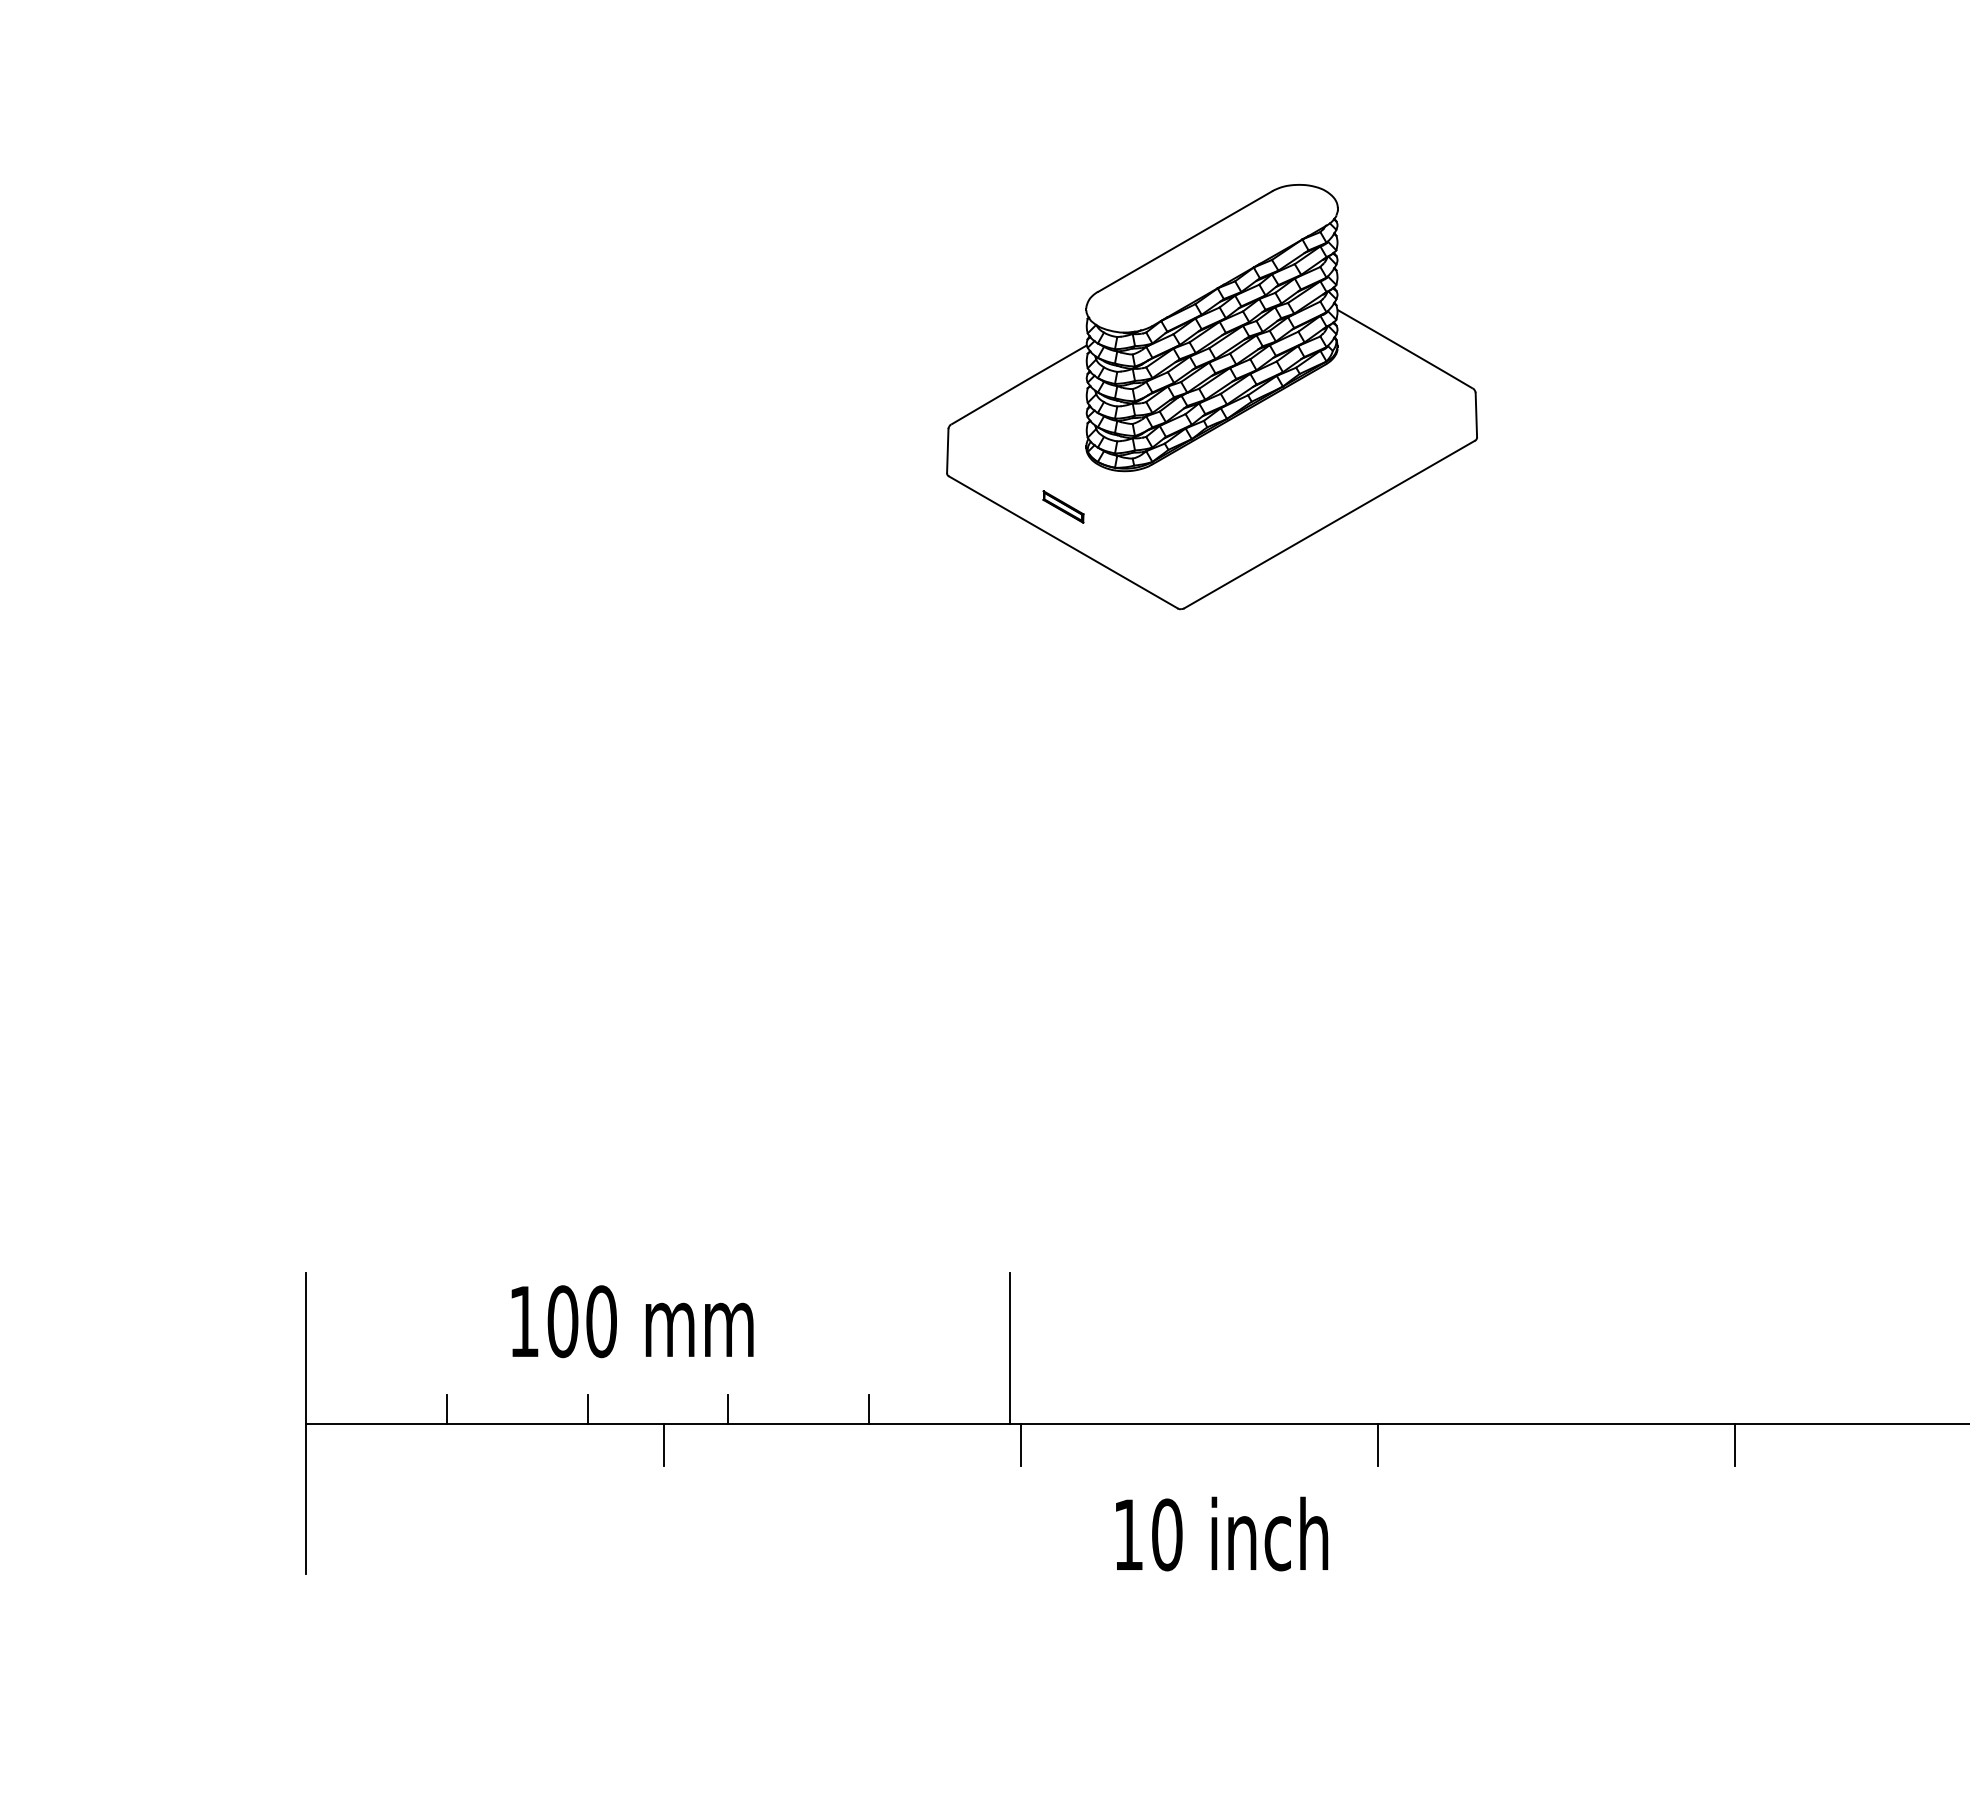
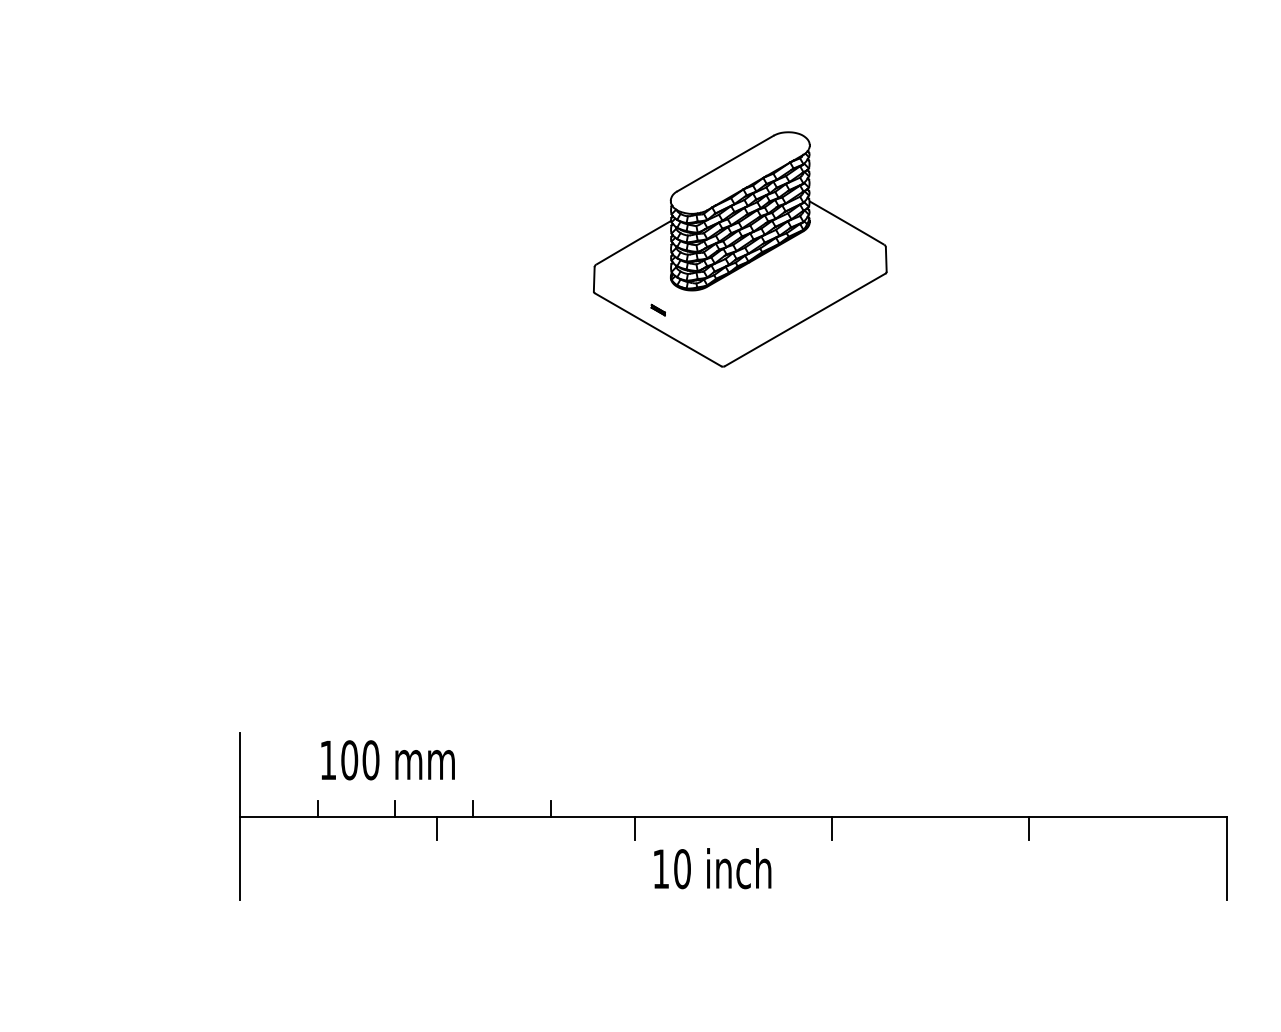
part: (1064, 505) -> (658, 309), size x0.6
text: (631, 1322) -> (387, 760), moved
line: (1009, 1347) -> (628, 774), removed
text: (1221, 1533) -> (712, 868), moved

